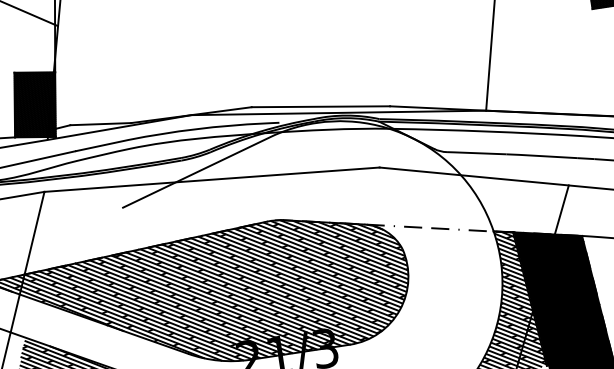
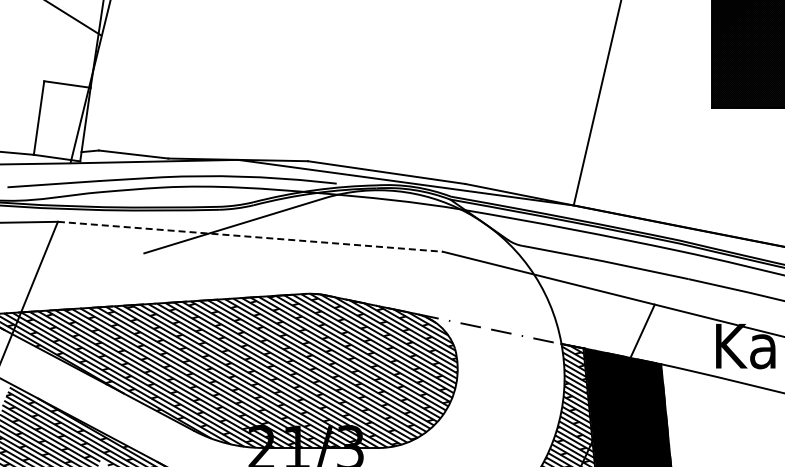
hatch: (35, 104) -> (62, 121), removed
line: (212, 179) -> (250, 236), solid -> dashed

